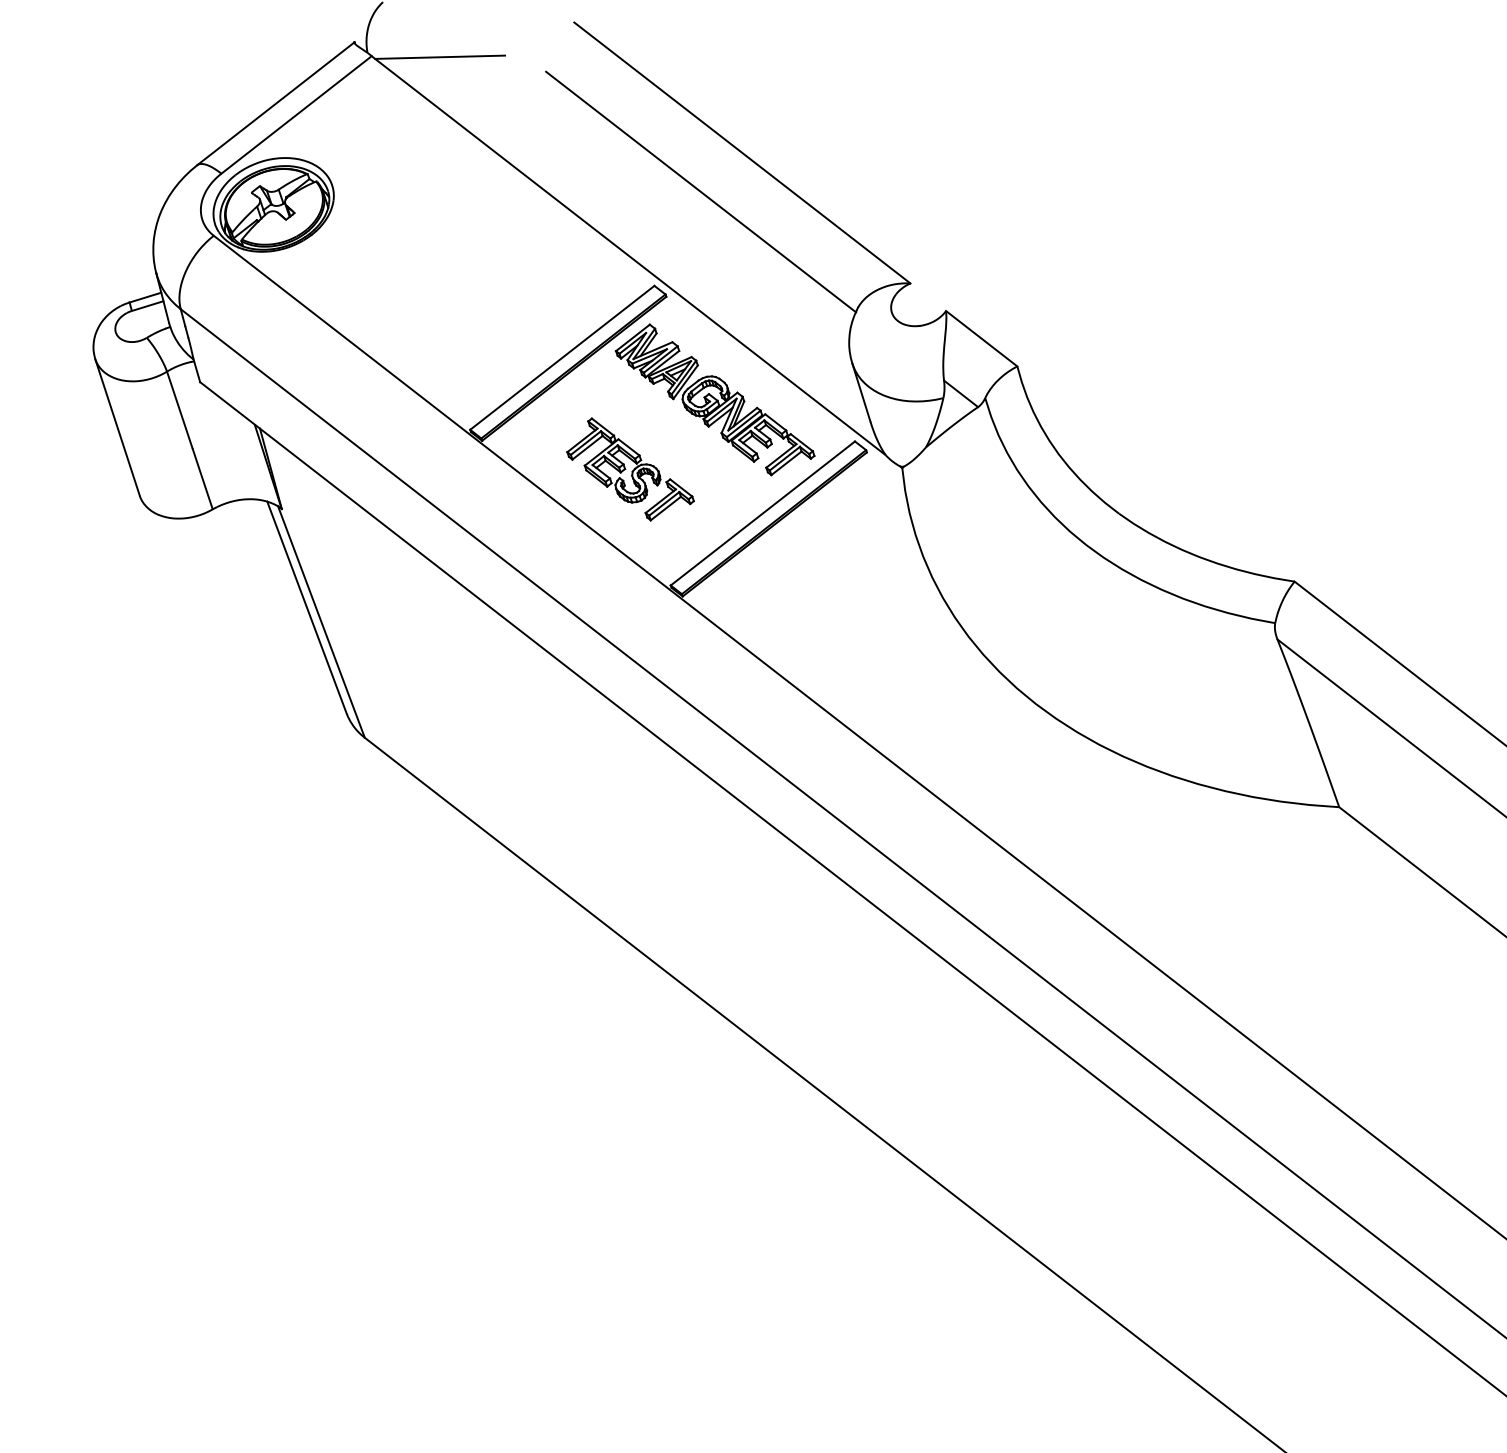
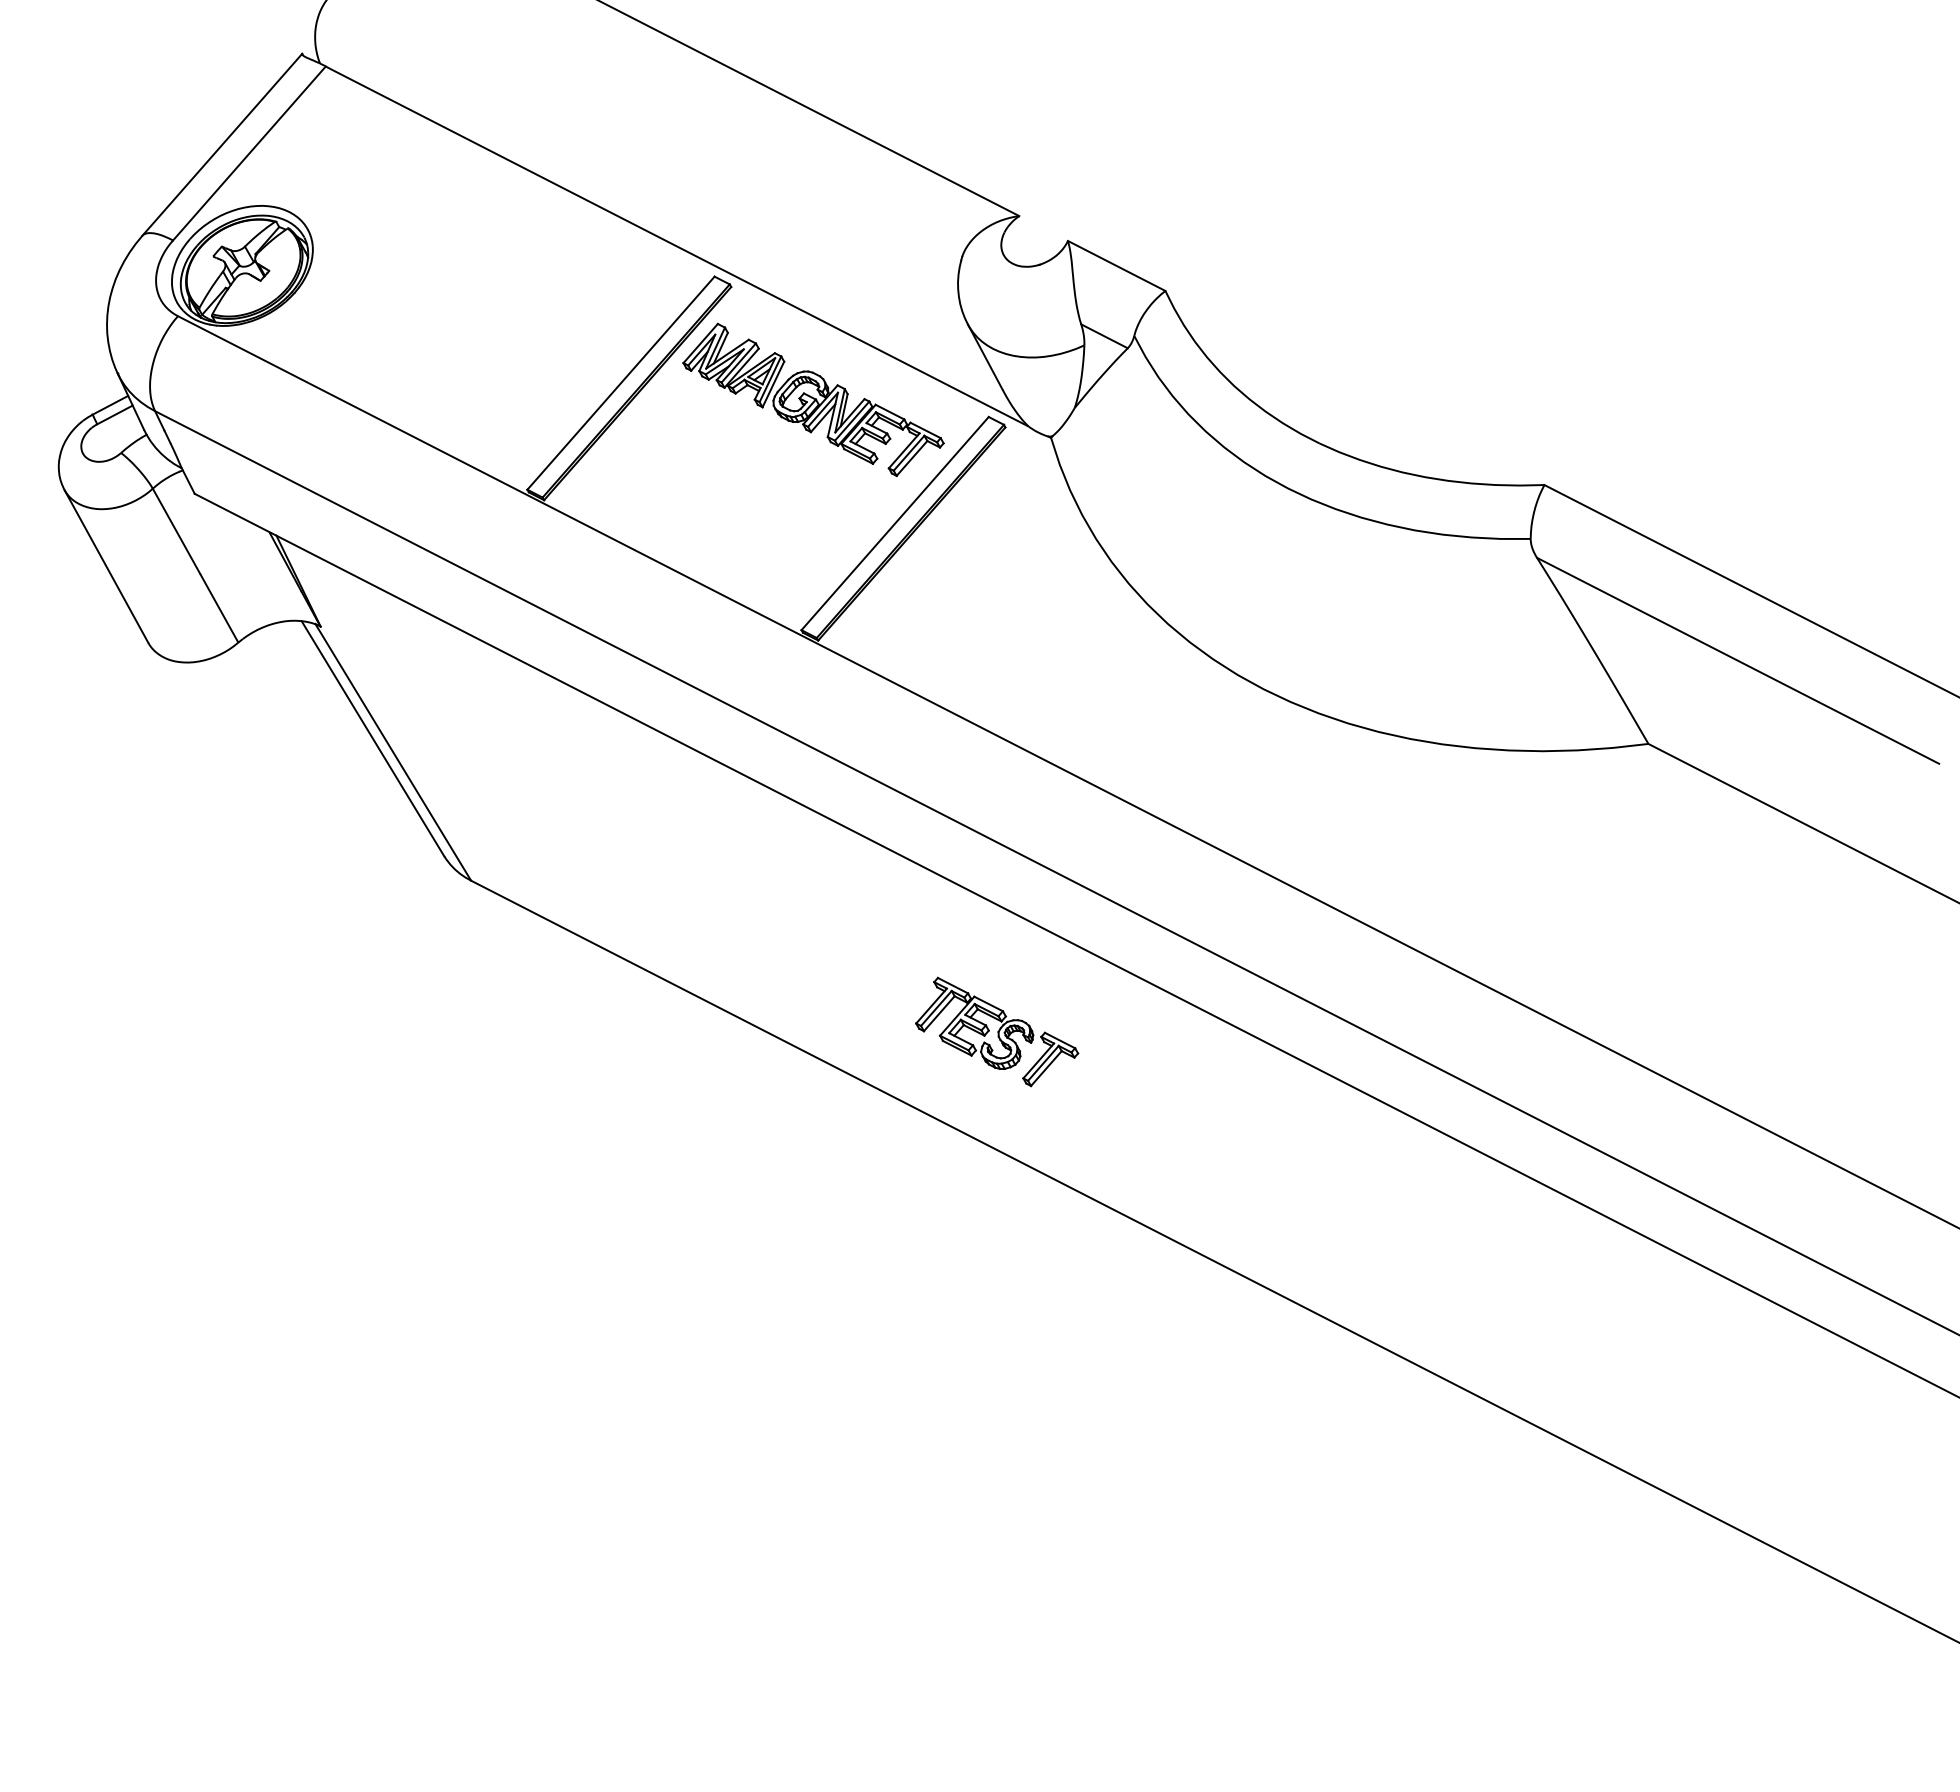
line: (440, 56) -> (407, 51), removed
line: (700, 191) -> (748, 153), removed
part: (631, 471) -> (997, 1031), moved

